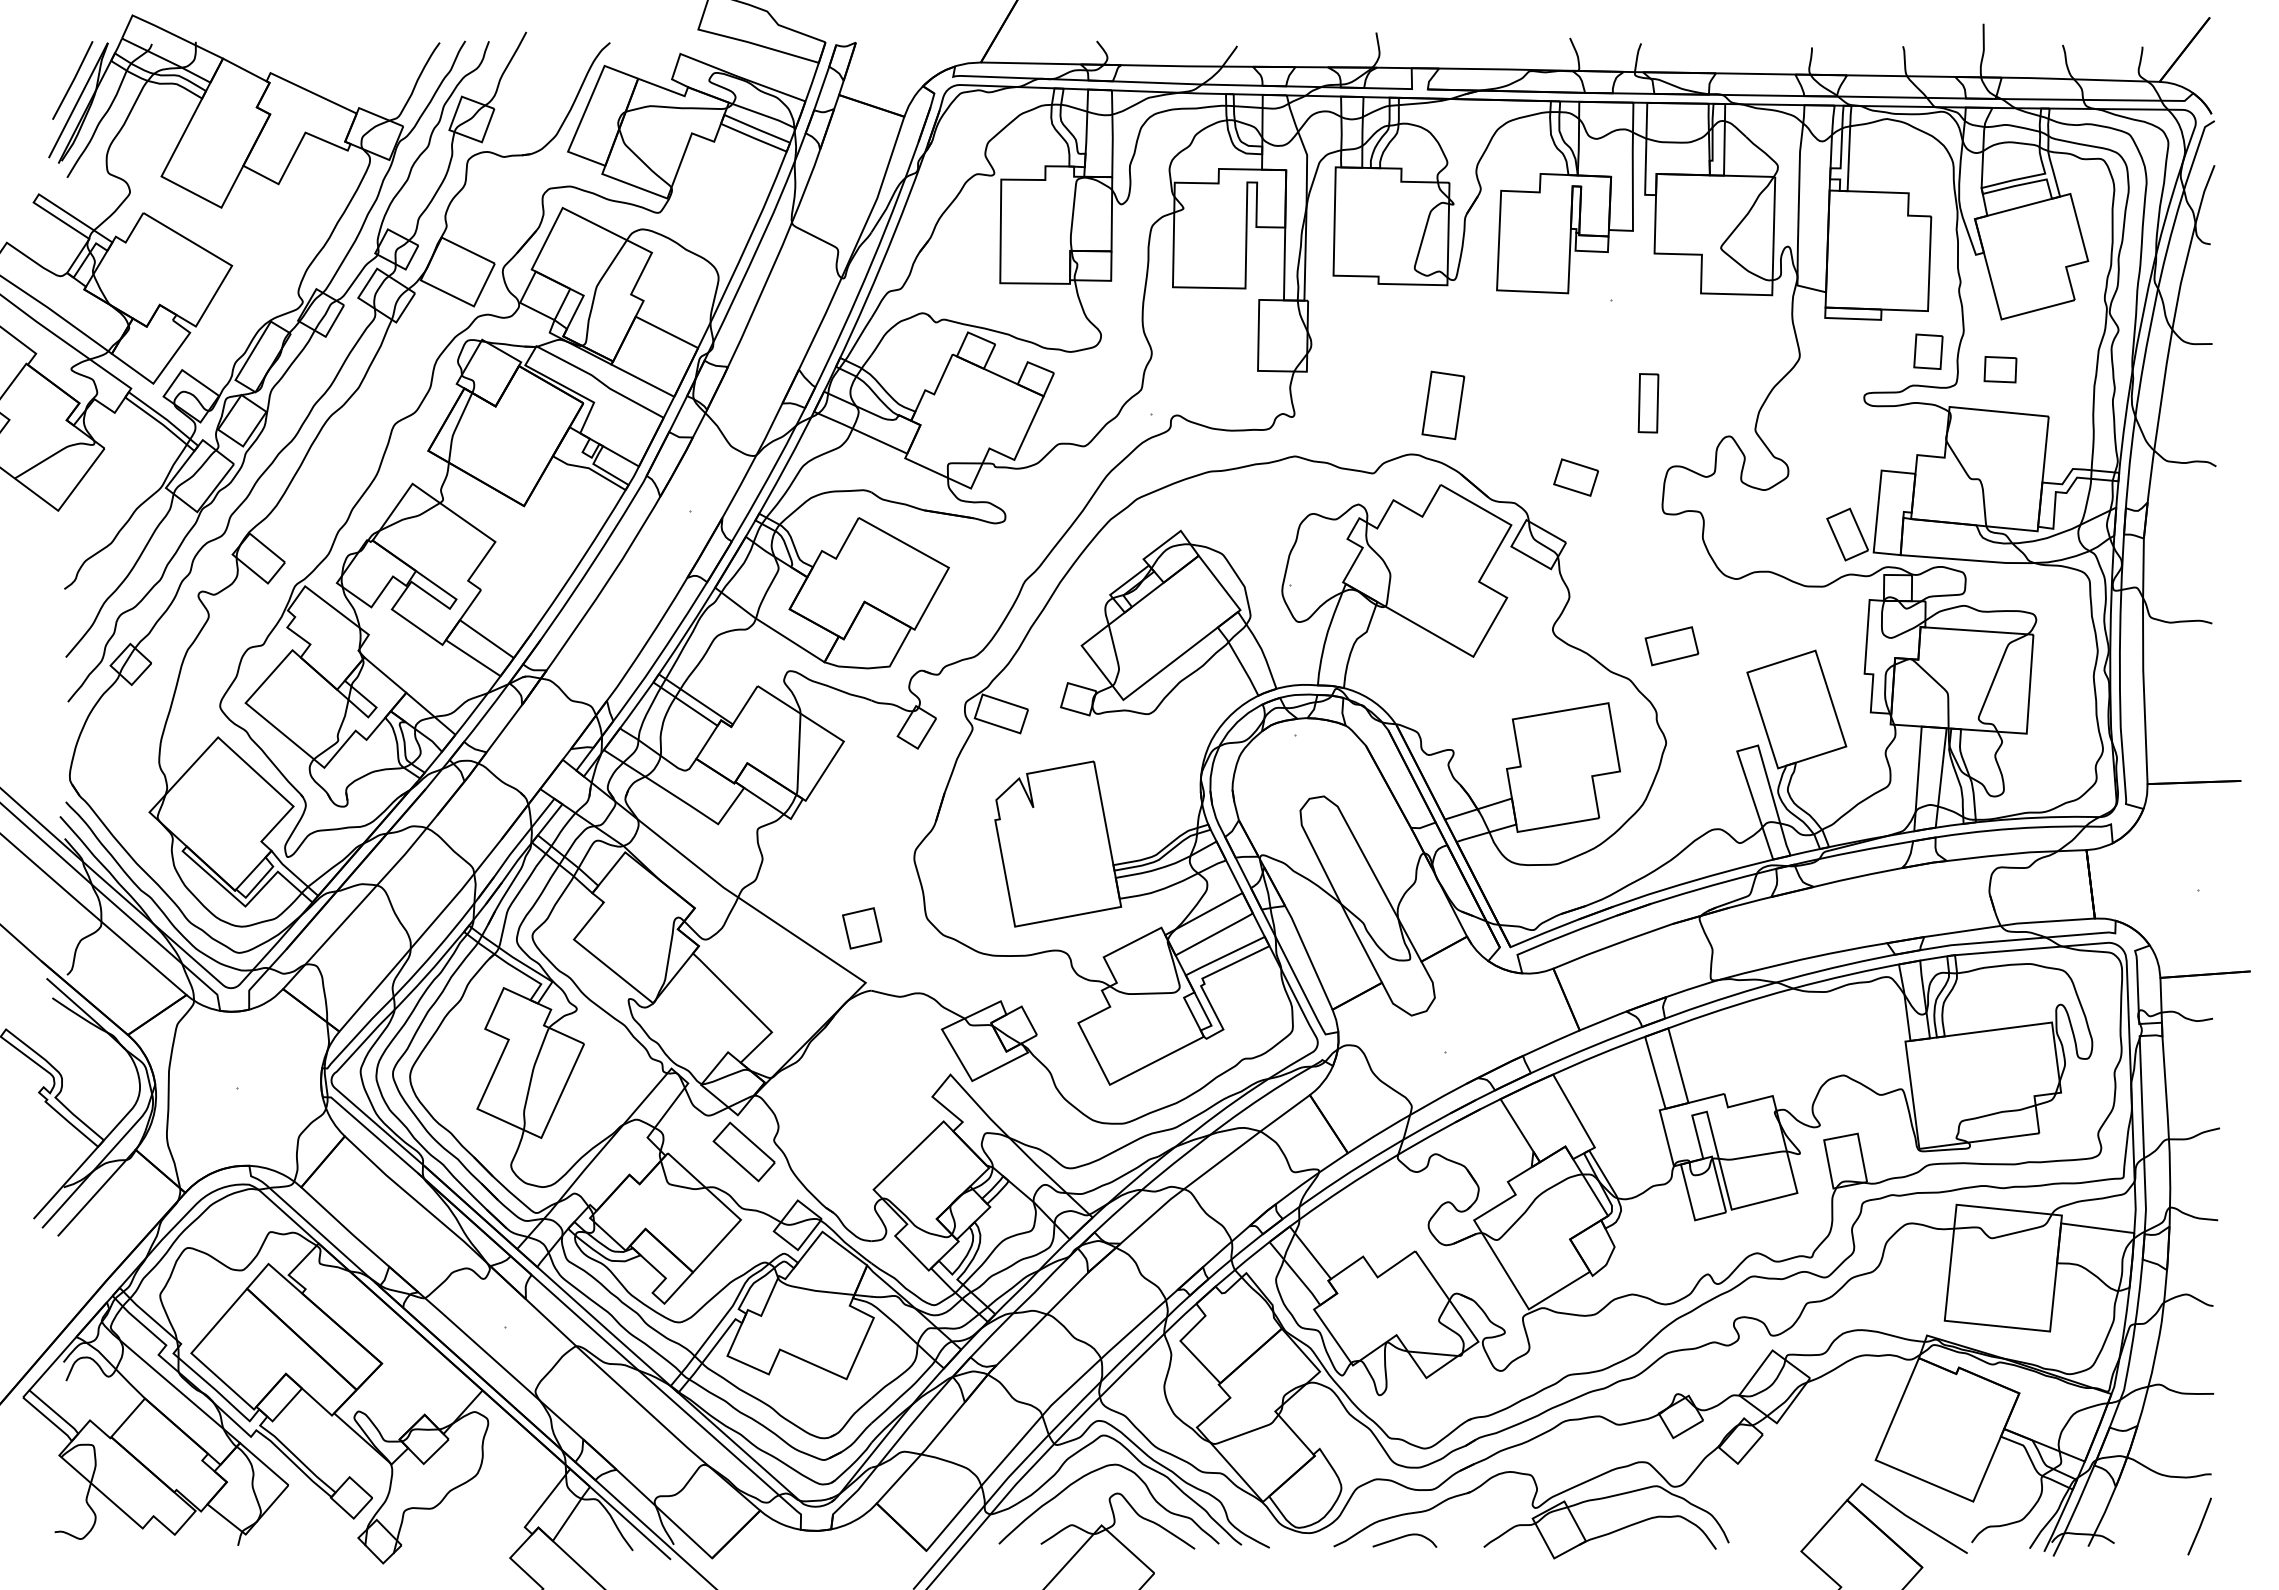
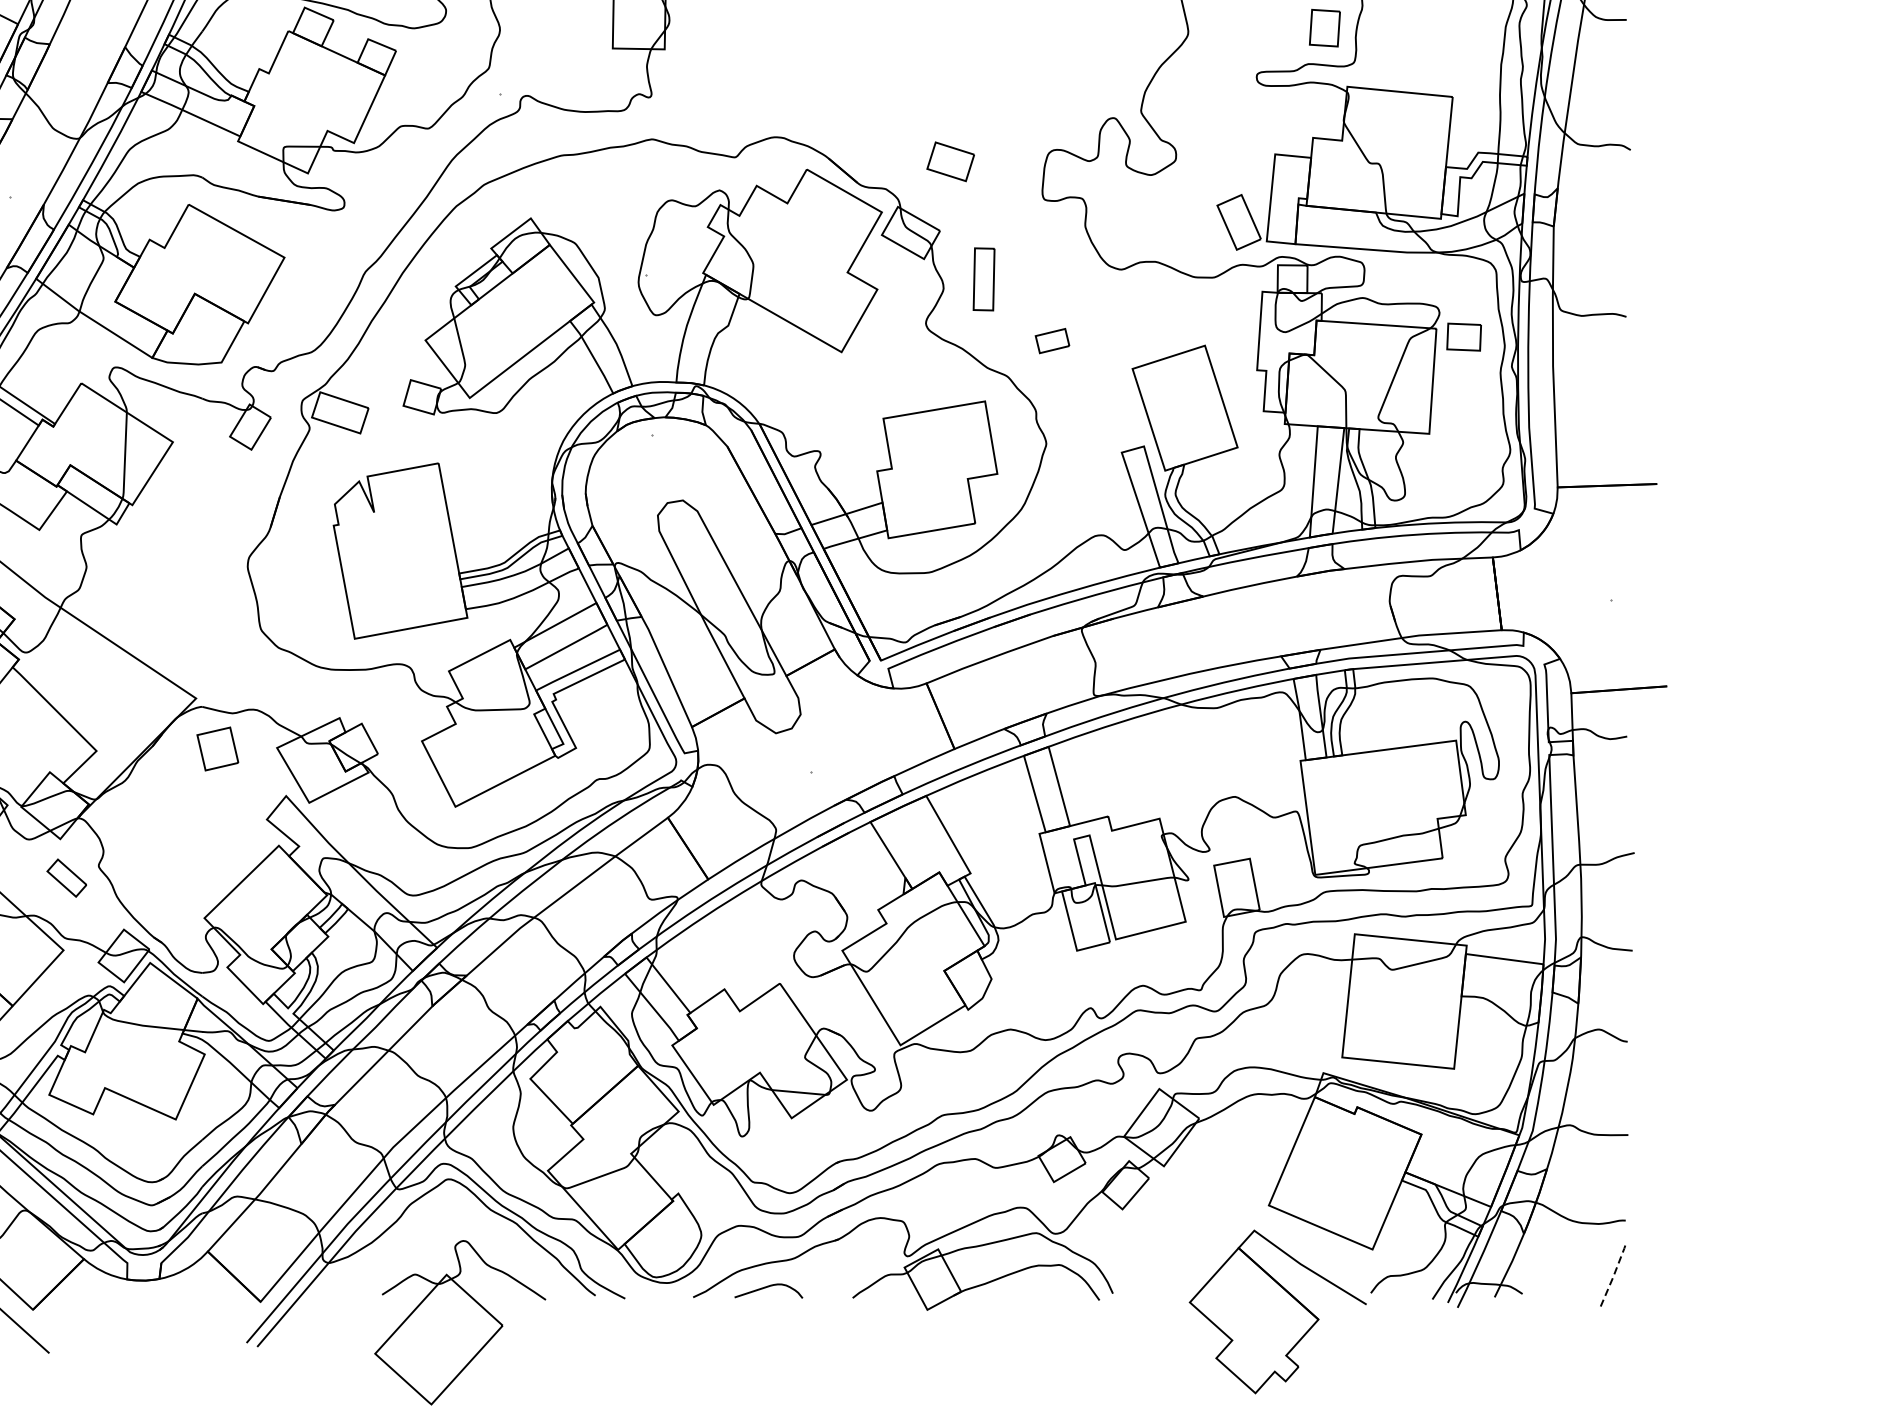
part: (2000, 369) -> (1464, 336), moved
part: (1648, 403) -> (984, 279), moved
part: (1443, 405) -> (809, 85), removed
part: (1671, 646) -> (1052, 341), size x0.6
part: (862, 928) -> (218, 749), moved
part: (743, 1151) -> (66, 877), size x0.6
curve: (1096, 1471) -> (441, 1217), removed
line: (2200, 1527) -> (1613, 1277), solid -> dashed

